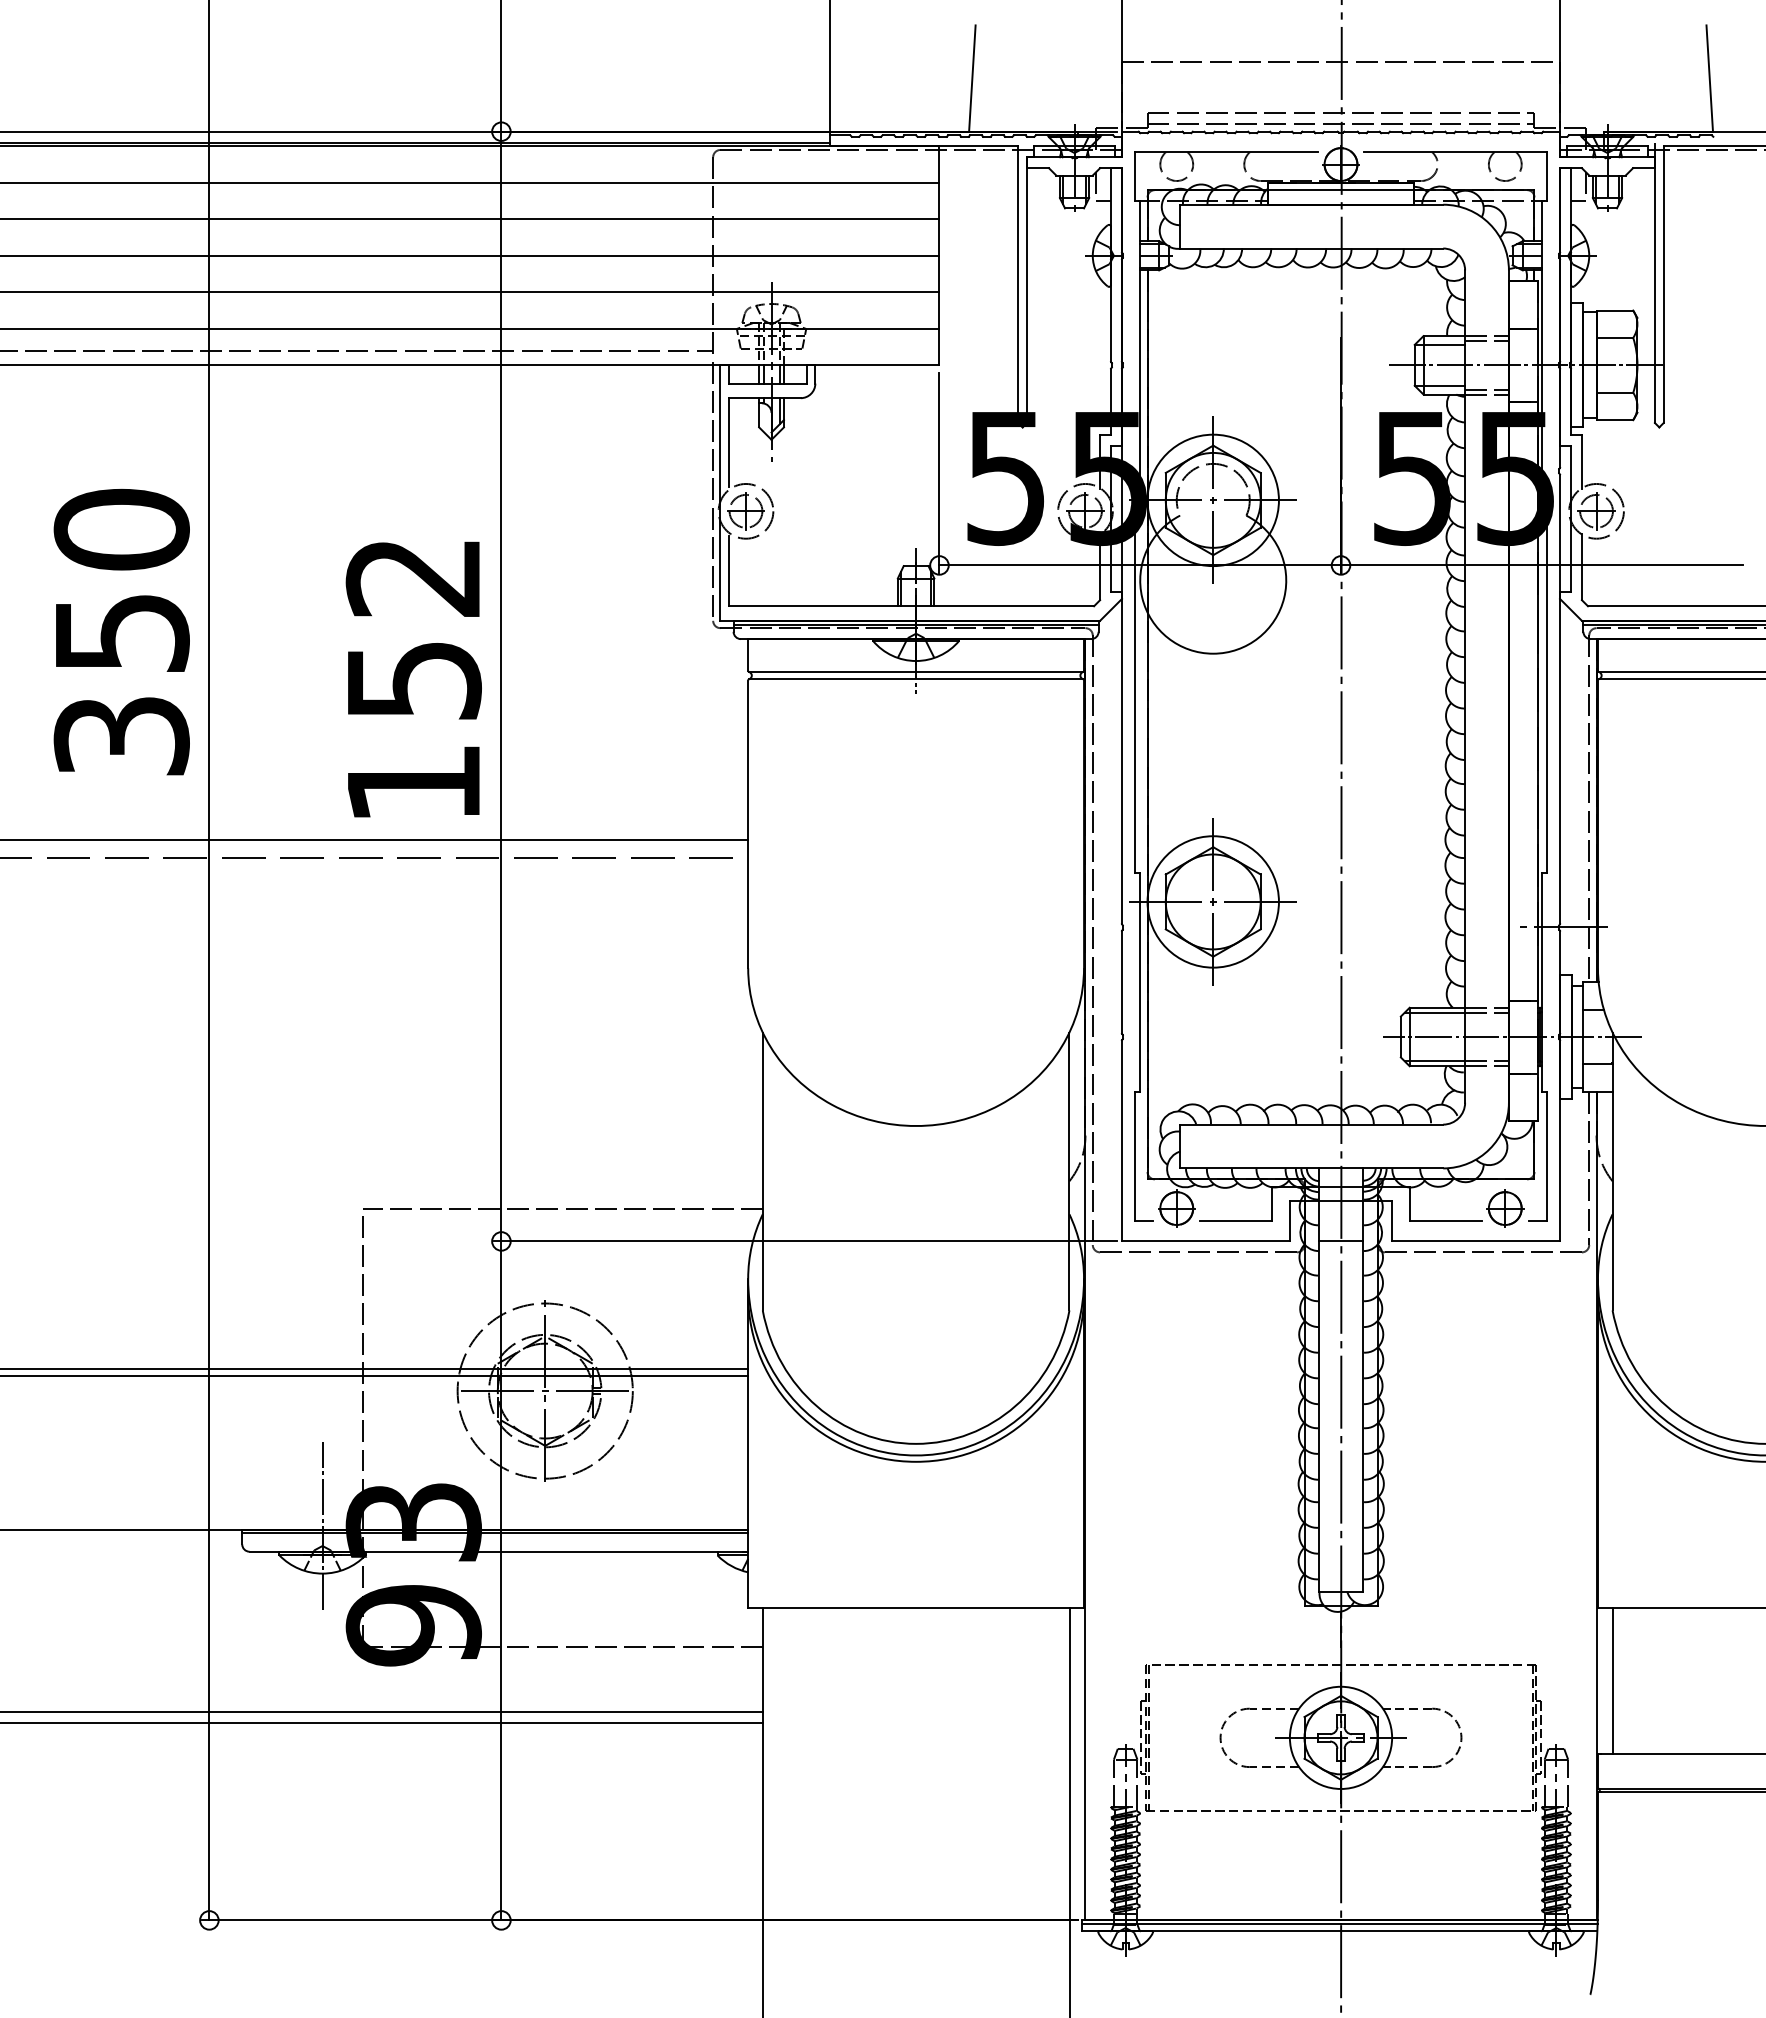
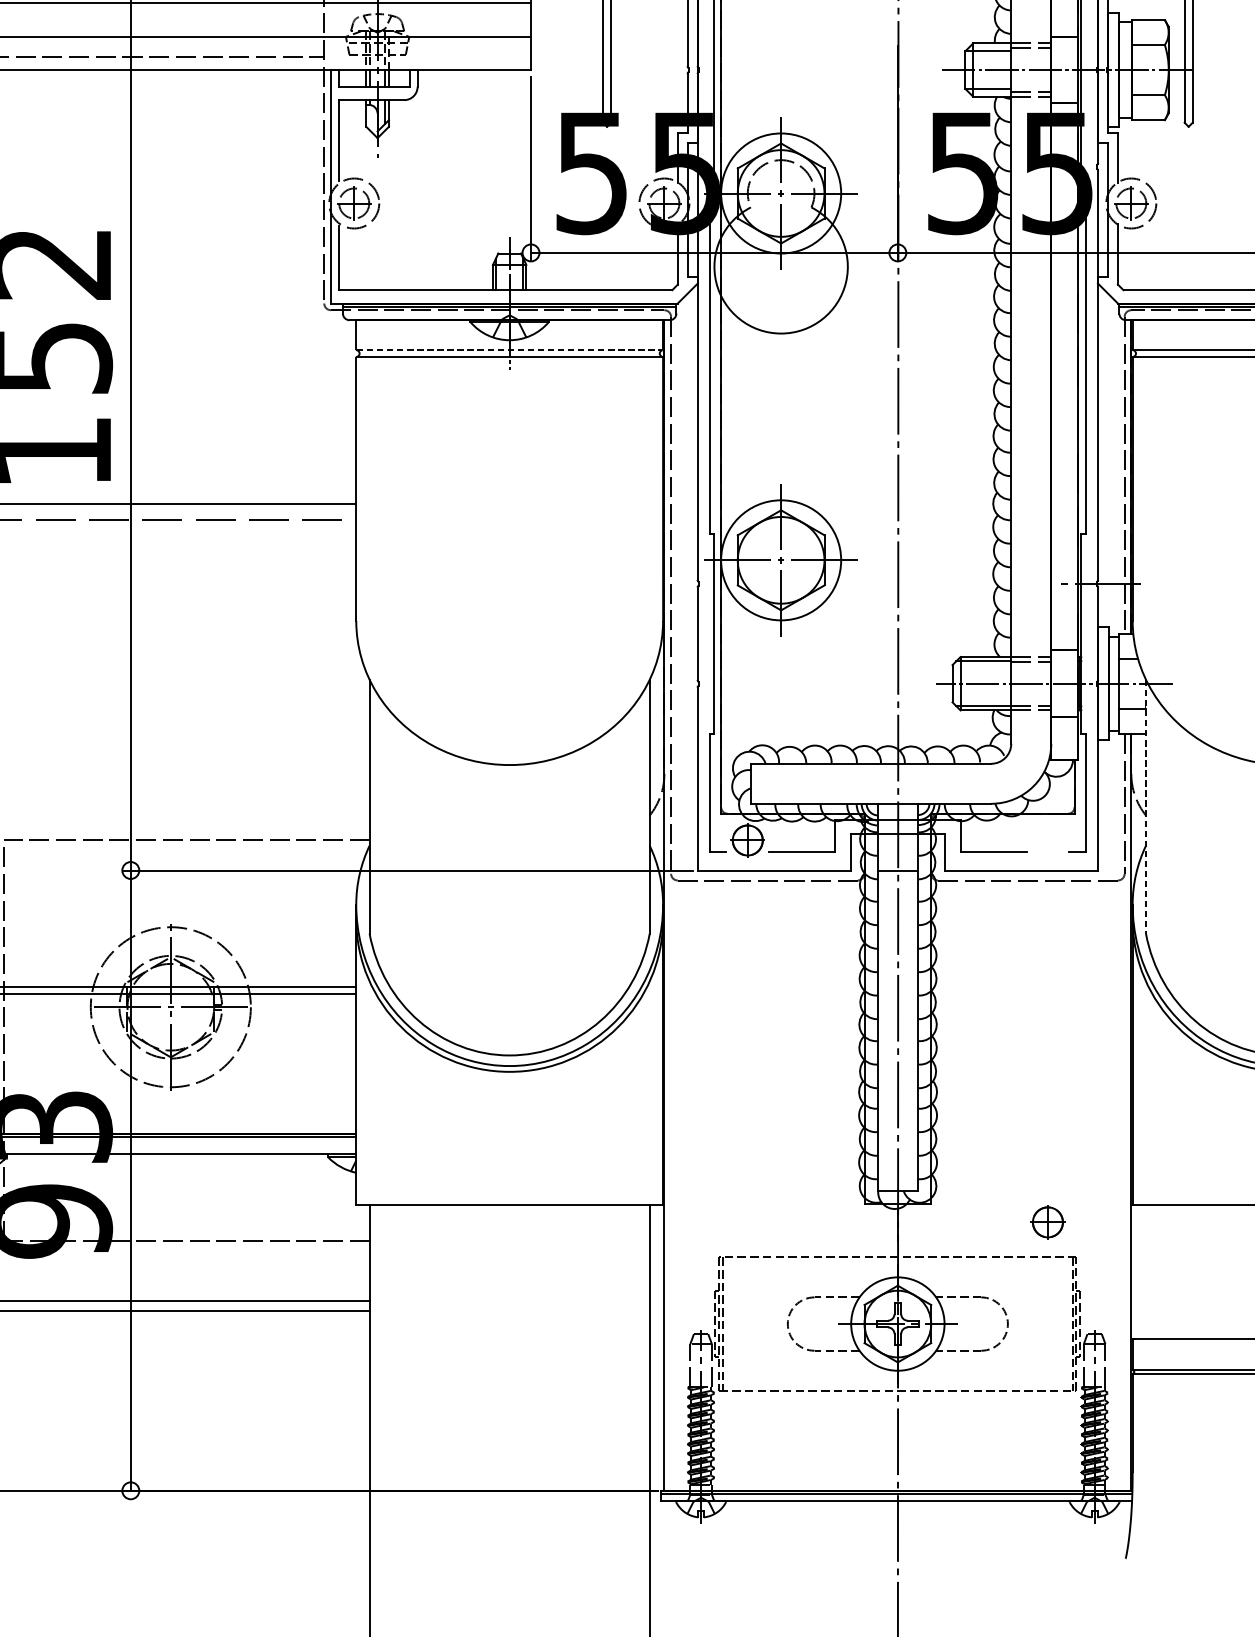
line: (916, 671) -> (510, 349), solid -> dashed
line: (1612, 1171) -> (1145, 806), solid -> dashed
part: (1505, 1208) -> (1048, 1222), moved
line: (1612, 1680) -> (1145, 1271), removed

